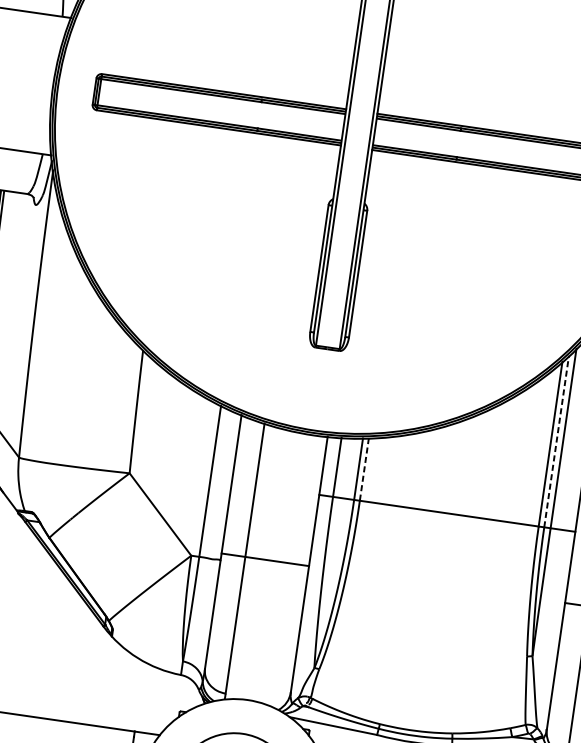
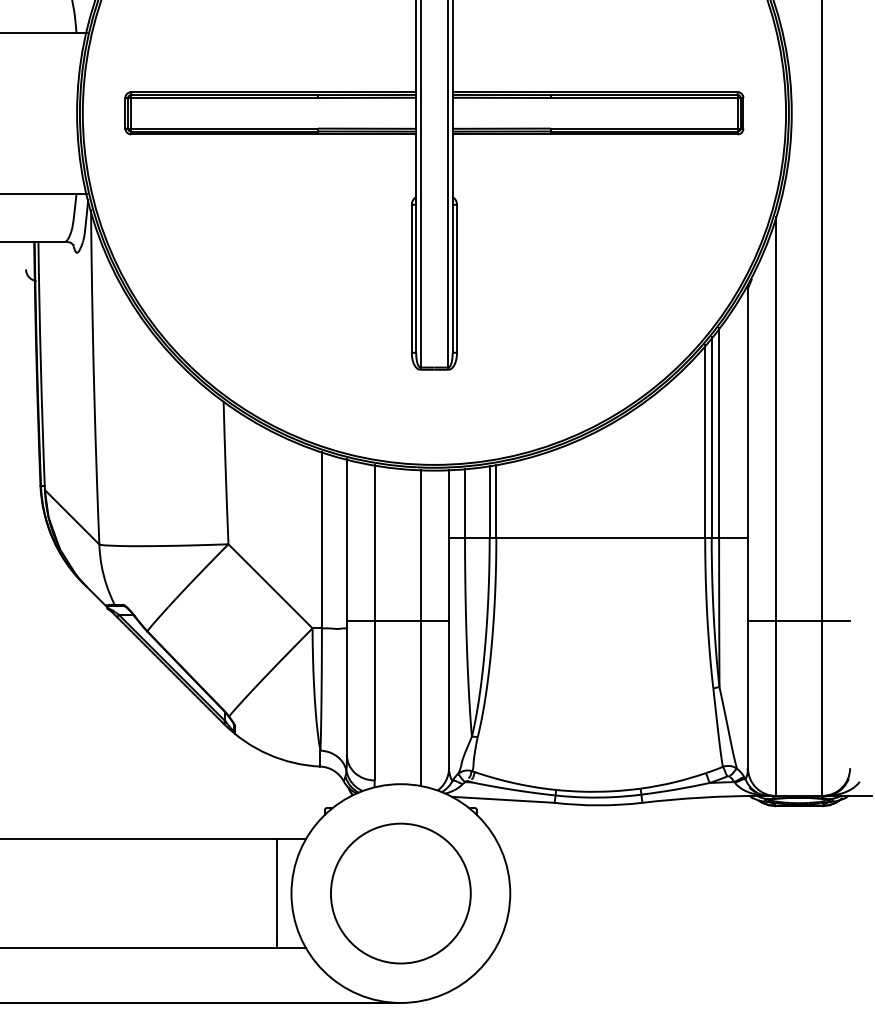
line: (556, 441) -> (711, 437), dashed -> solid
line: (364, 469) -> (496, 501), dashed -> solid
line: (284, 568) -> (421, 627), added

